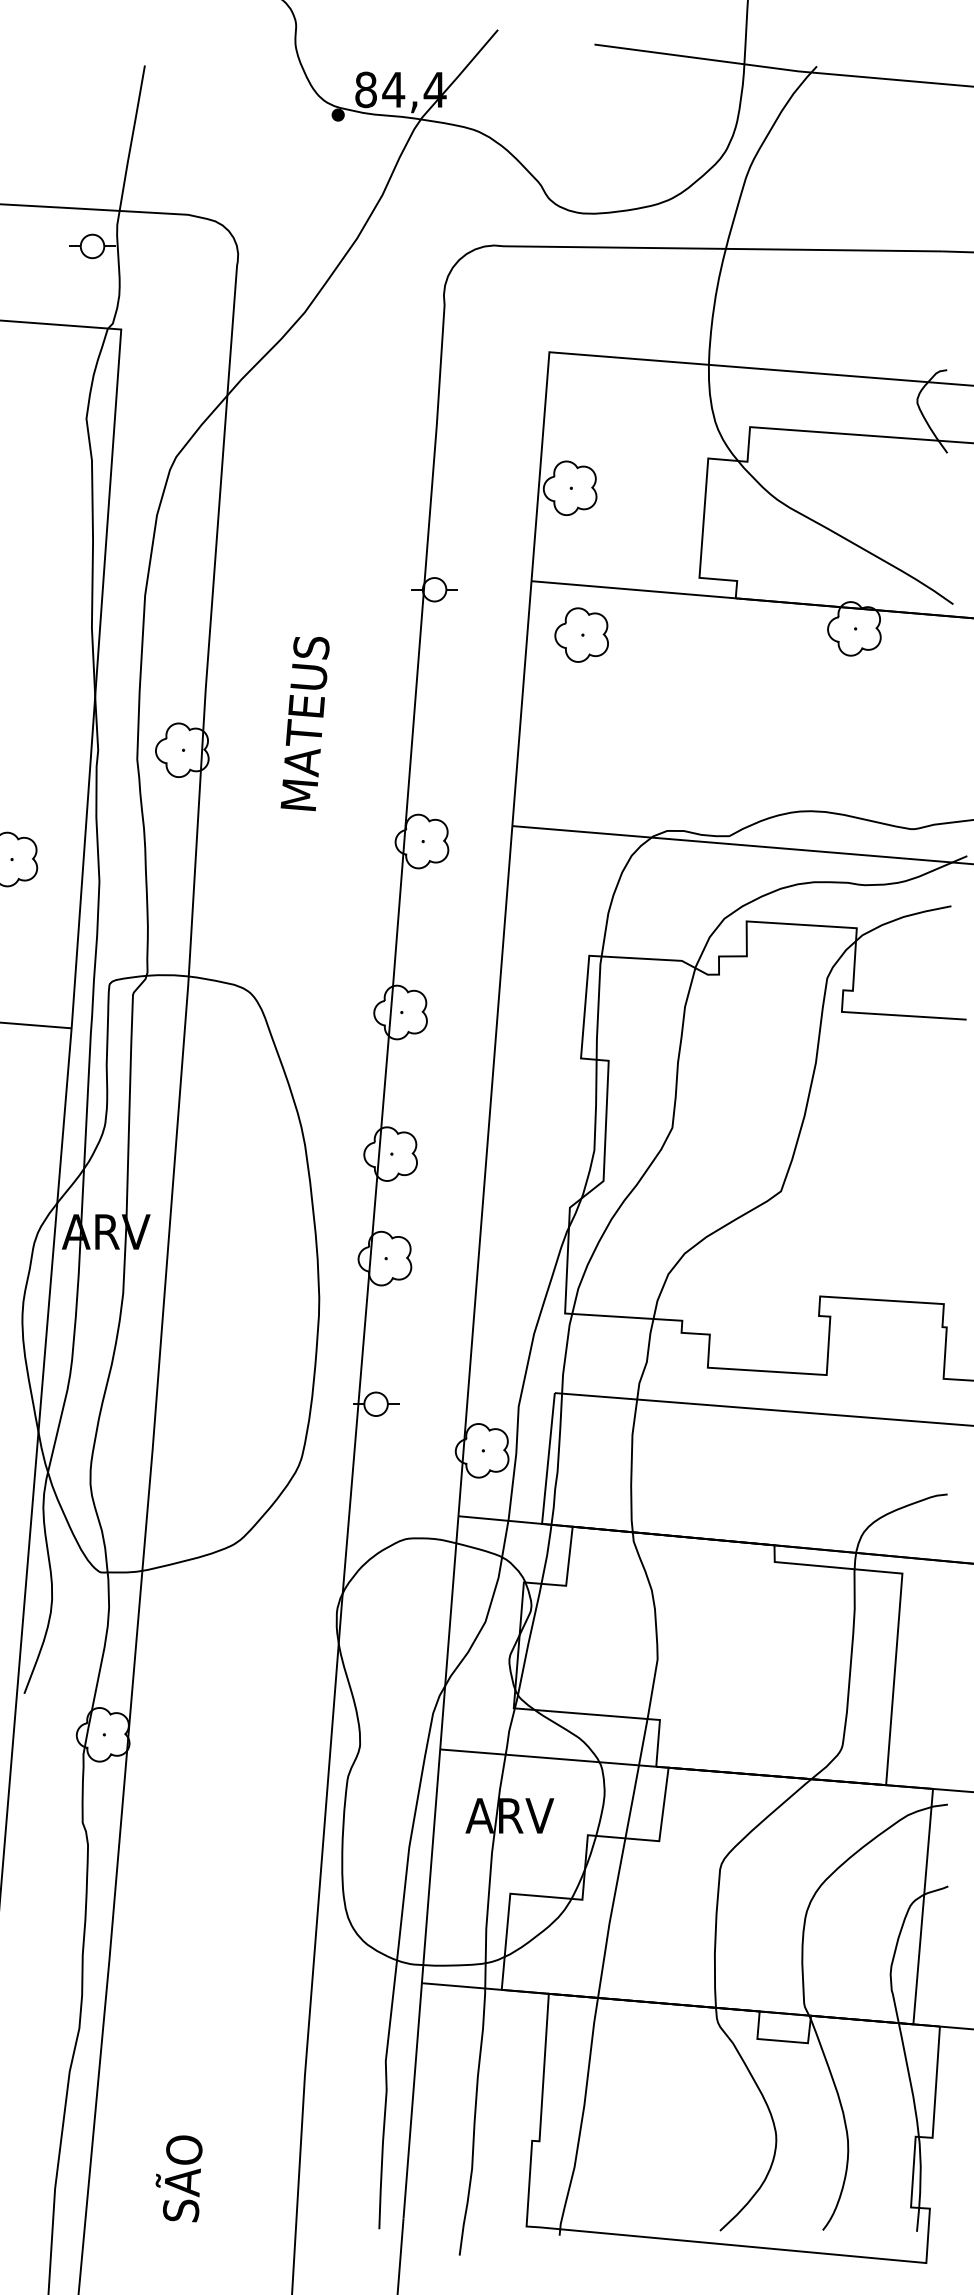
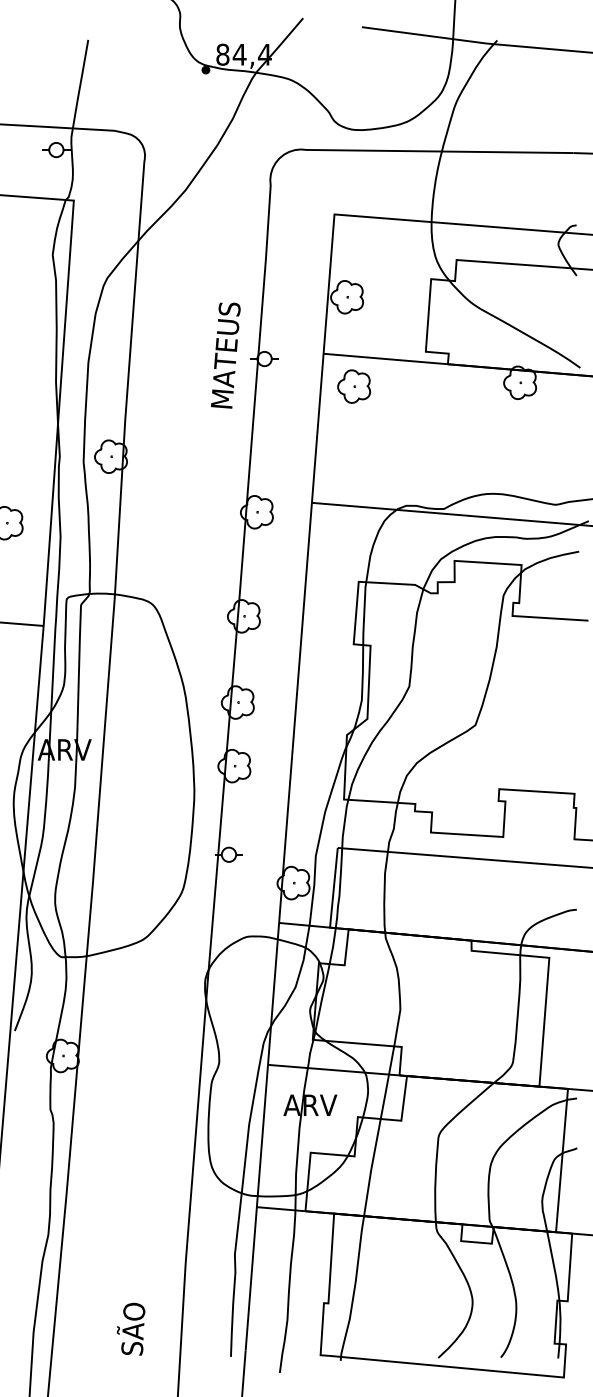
text: (304, 723) -> (225, 355), moved
text: (178, 2177) -> (130, 1328), moved

